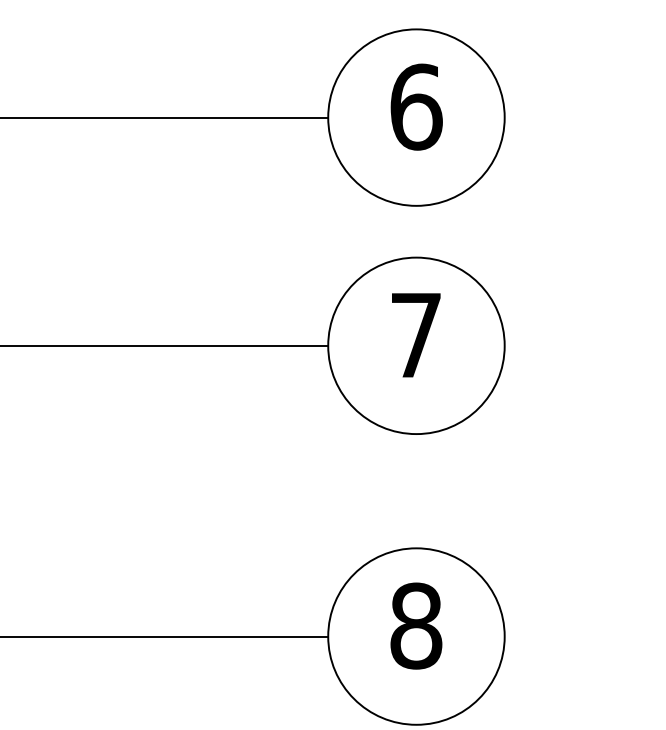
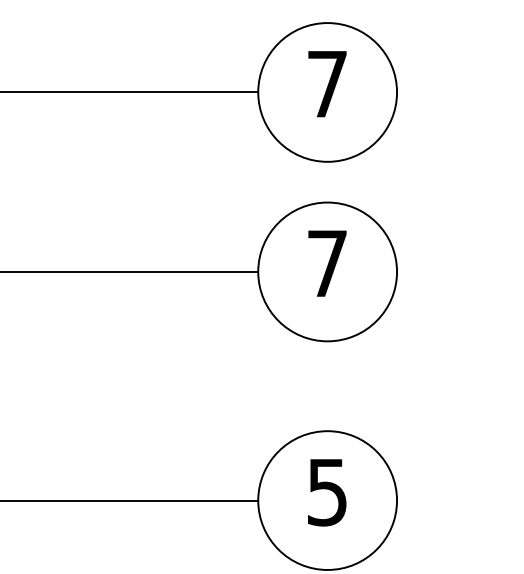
text: (416, 107) -> (327, 84), 6 -> 7
text: (416, 626) -> (327, 492), 8 -> 5

